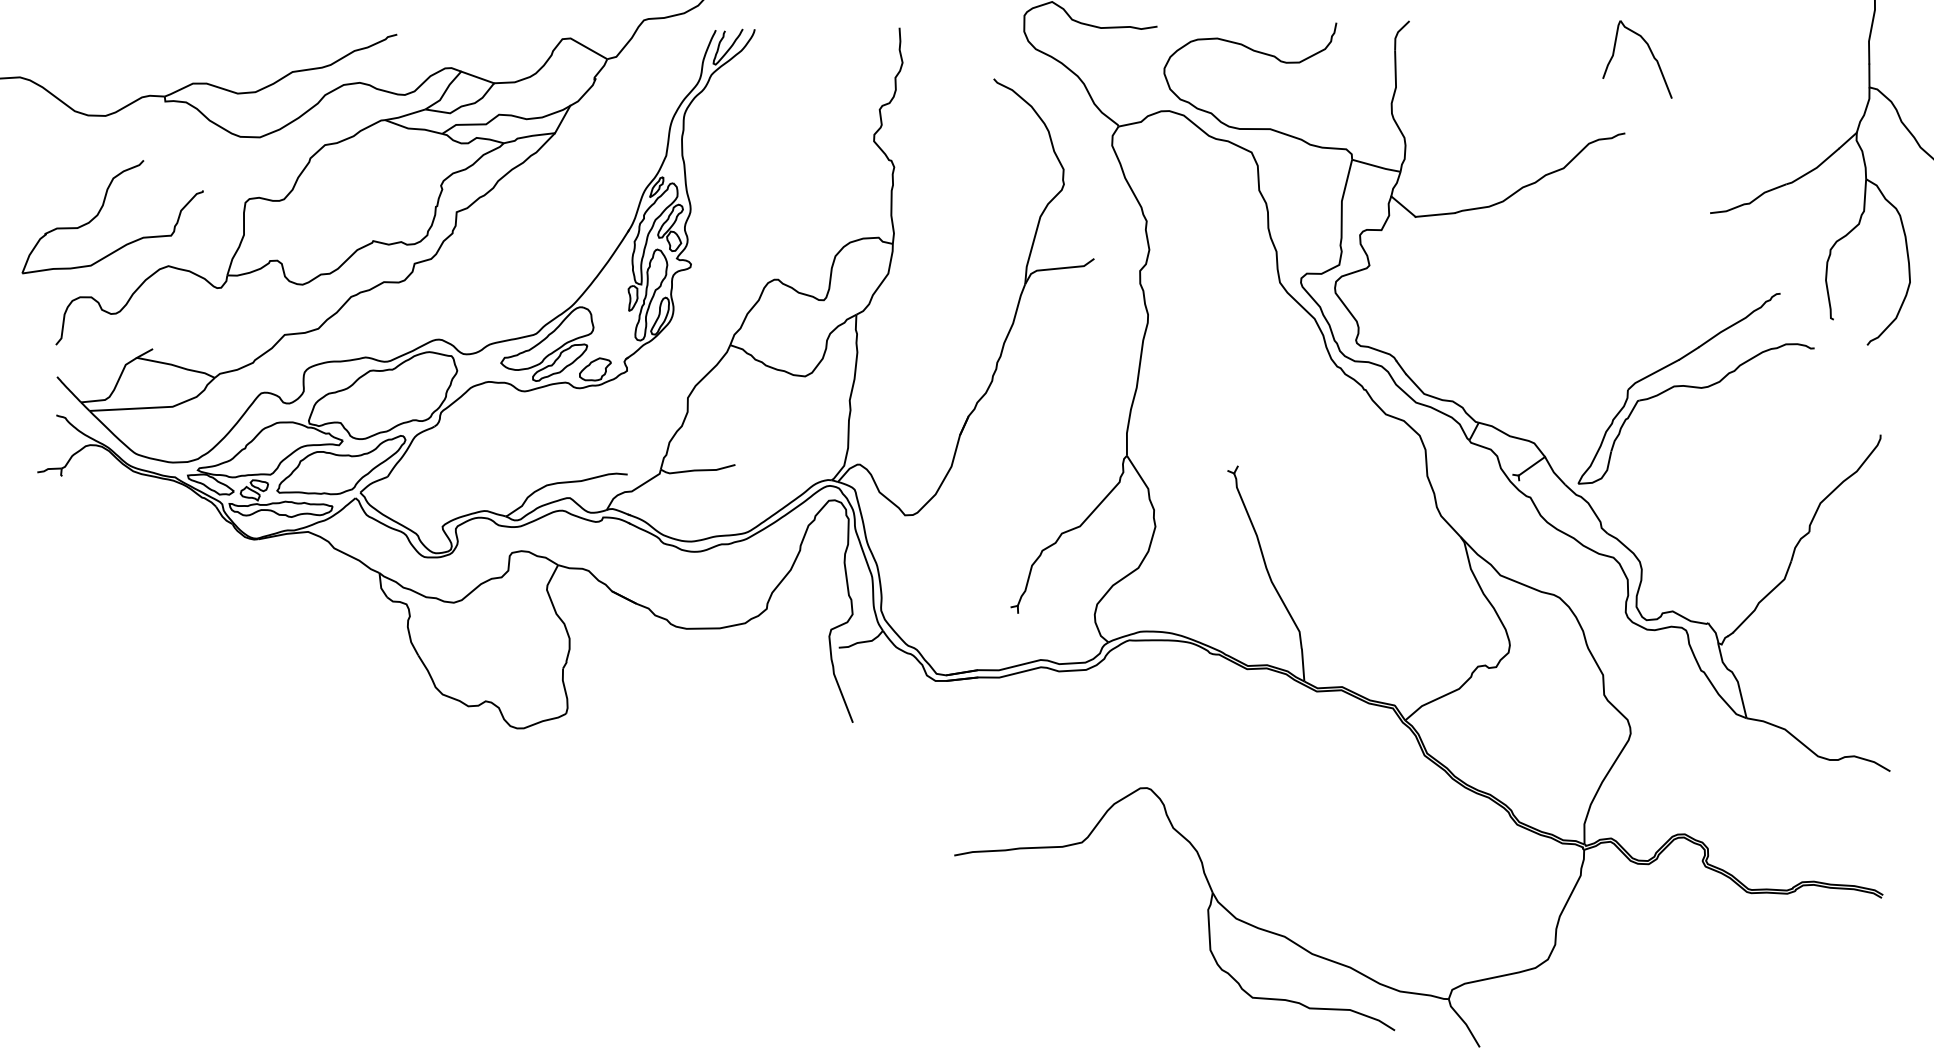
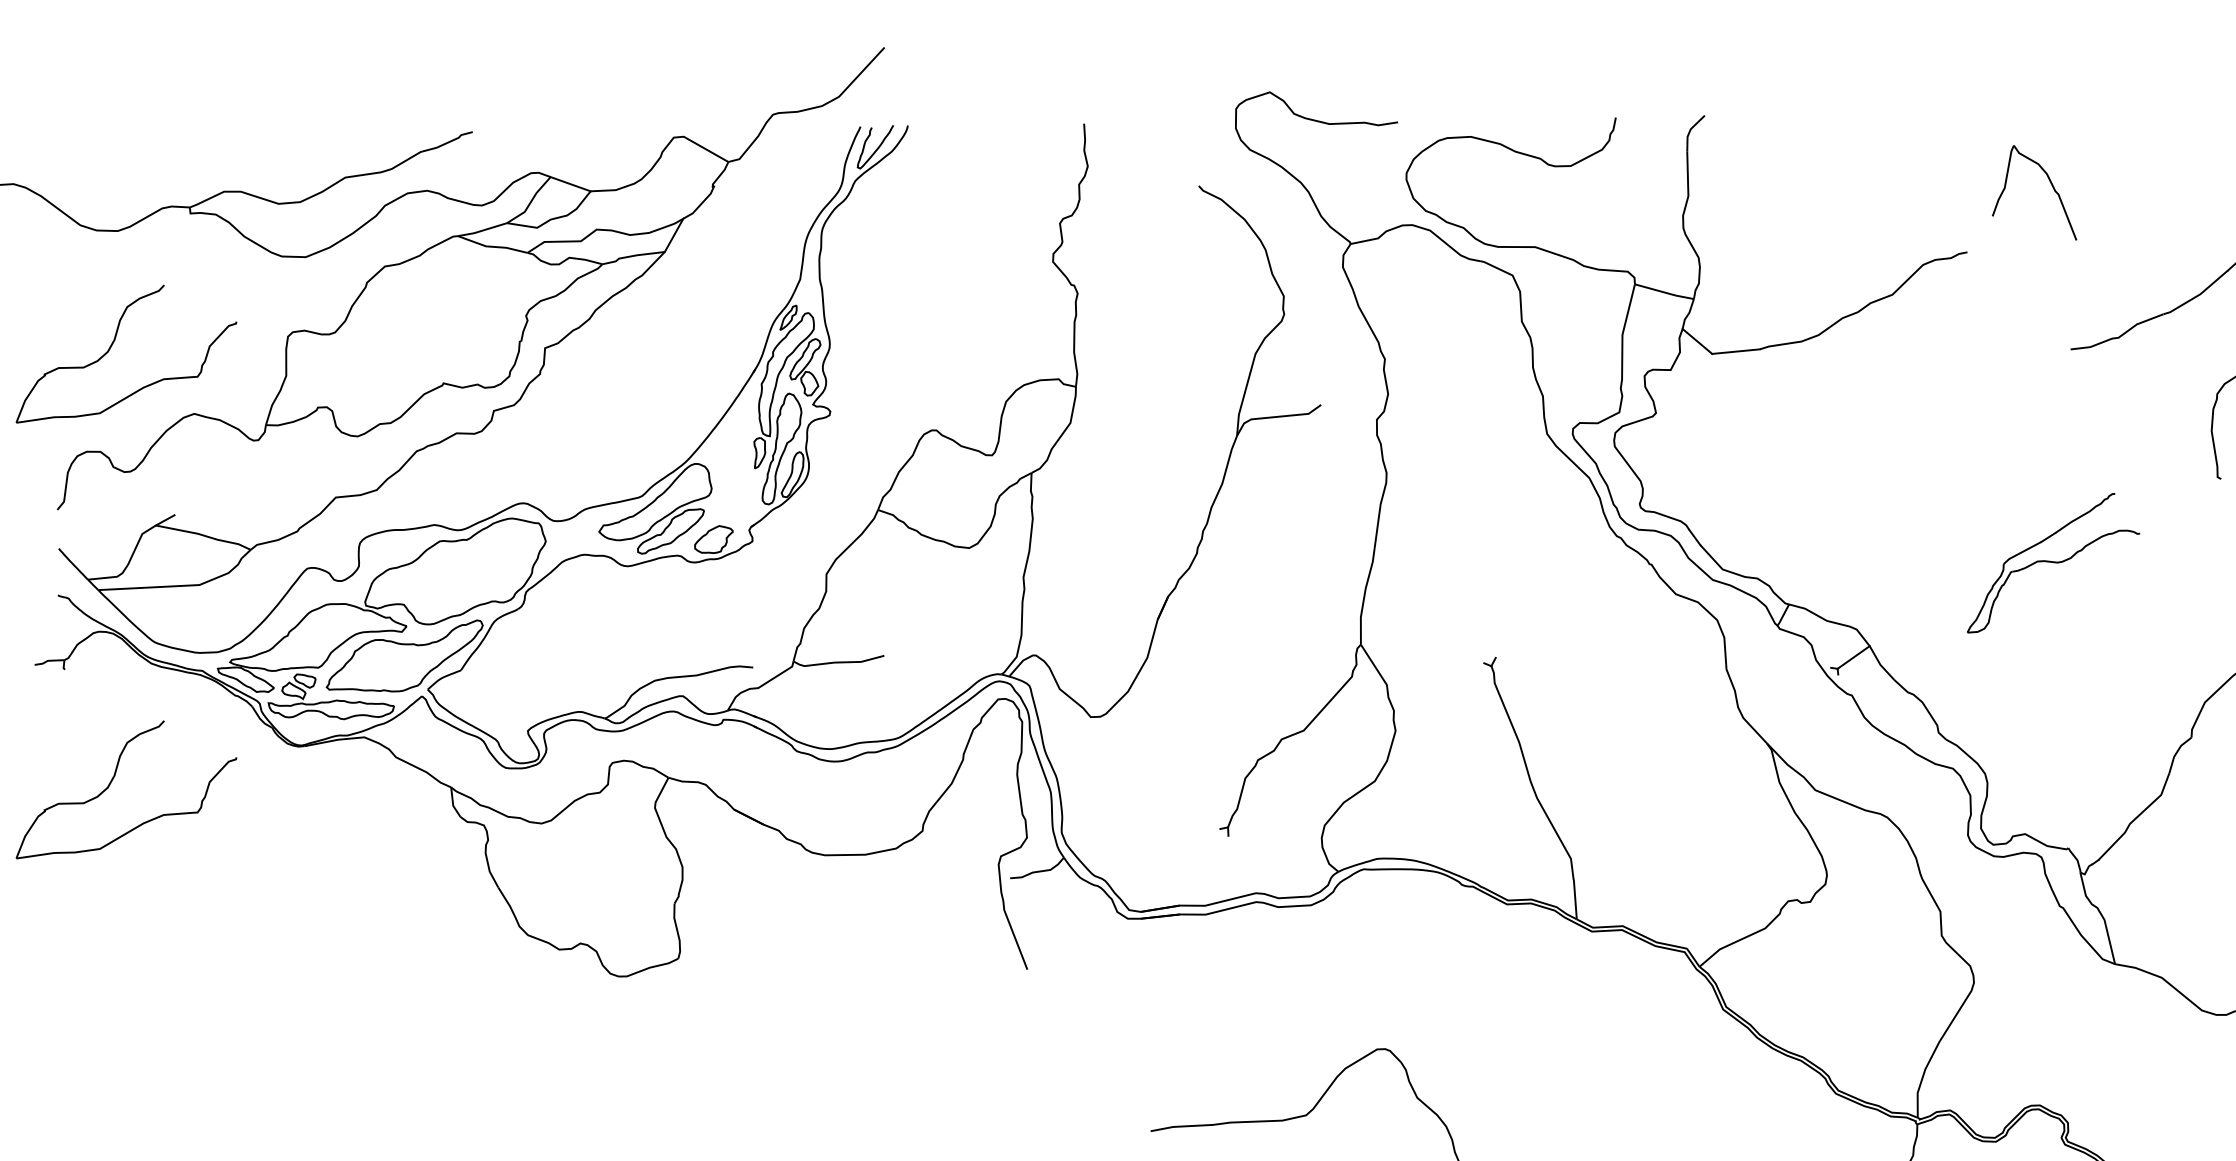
part: (1650, 52) -> (2050, 184), moved
part: (1695, 388) -> (2052, 562), size x0.6
part: (101, 568) -> (112, 781), added

